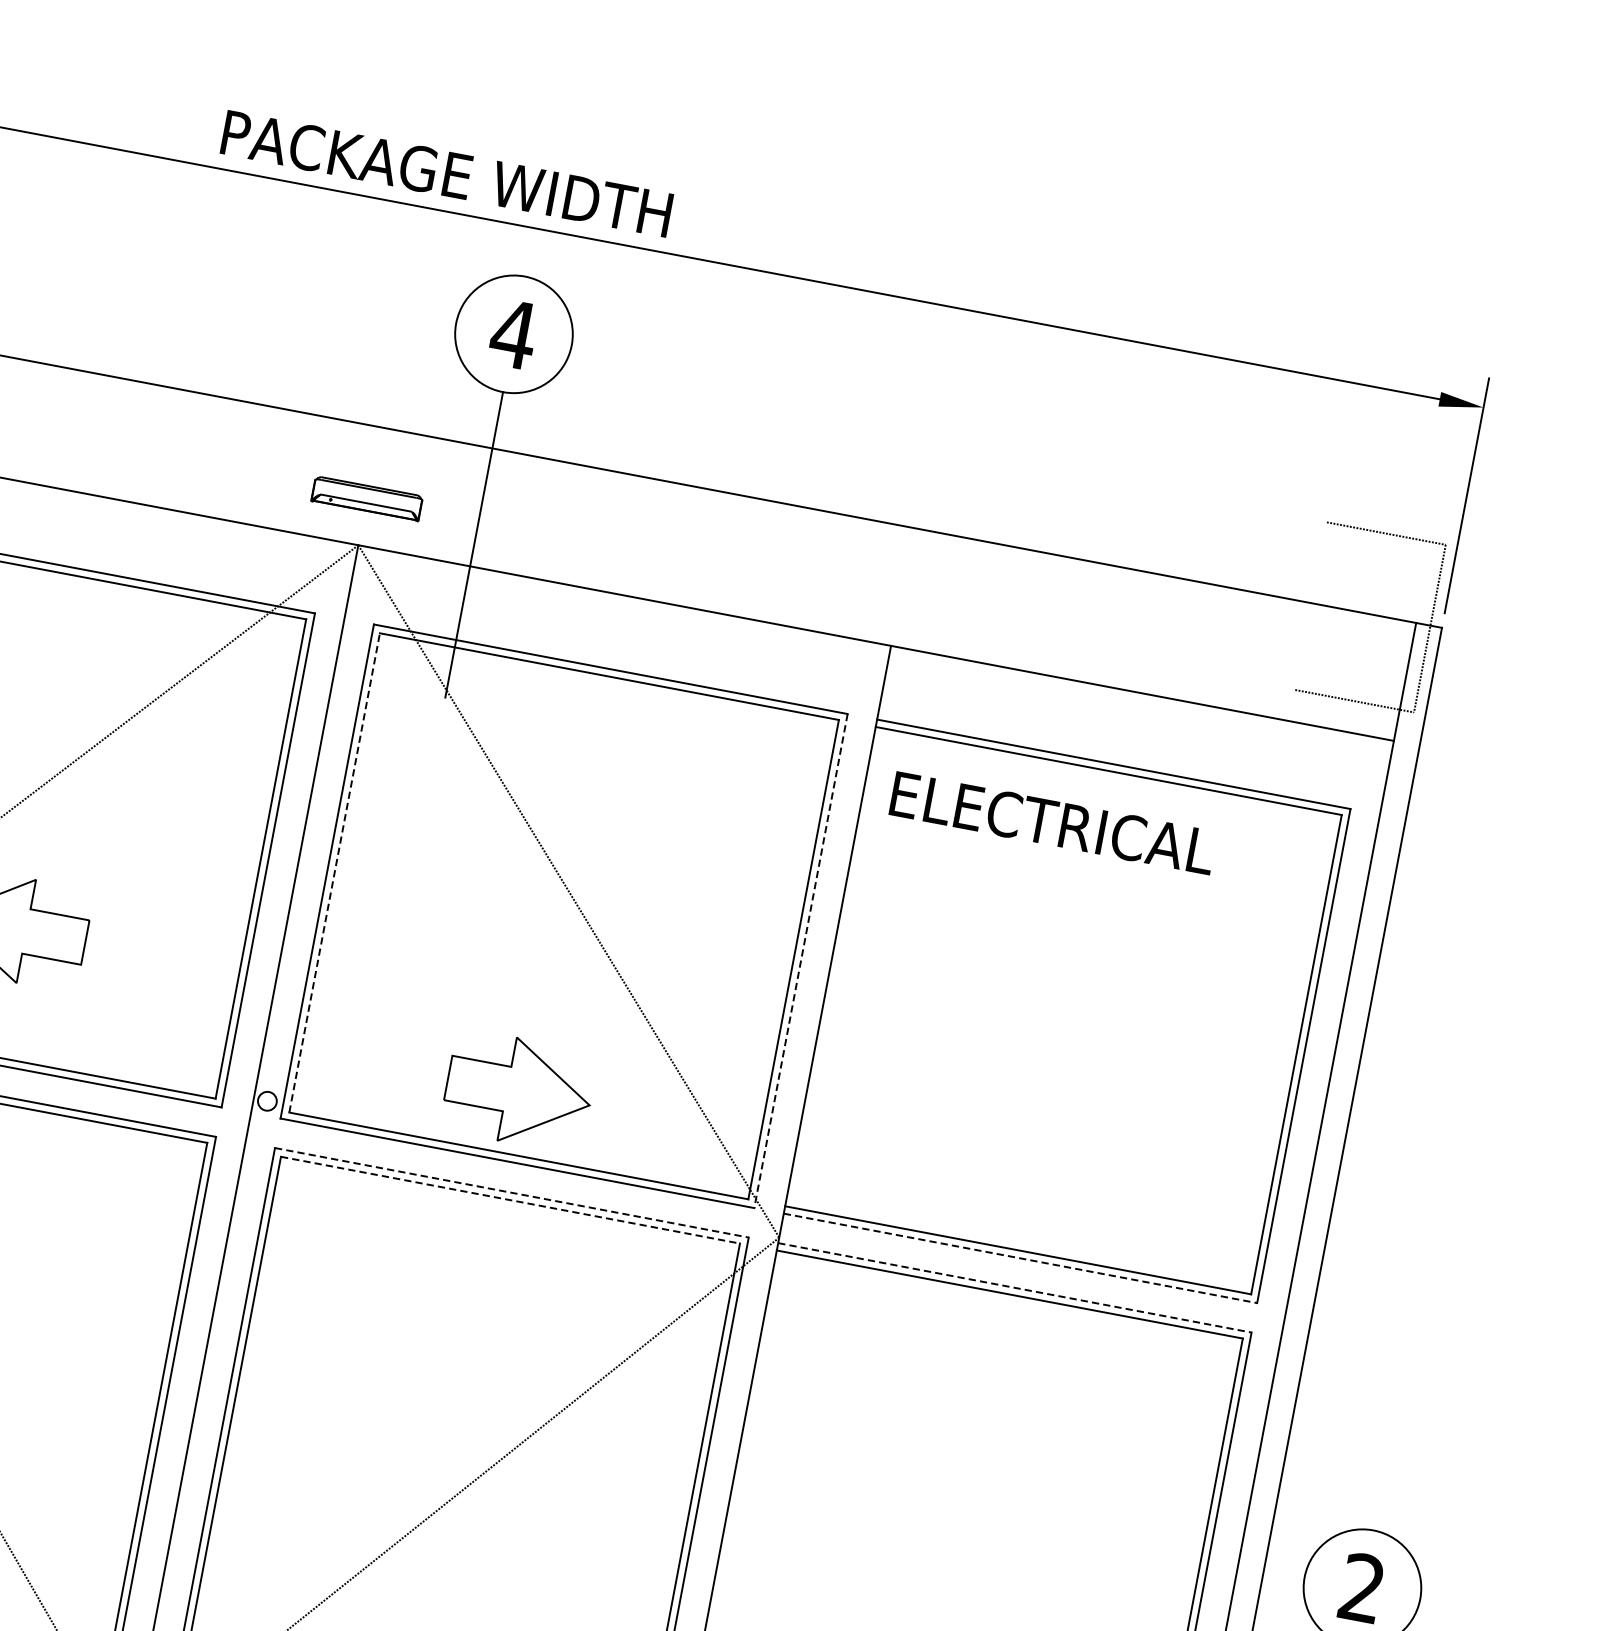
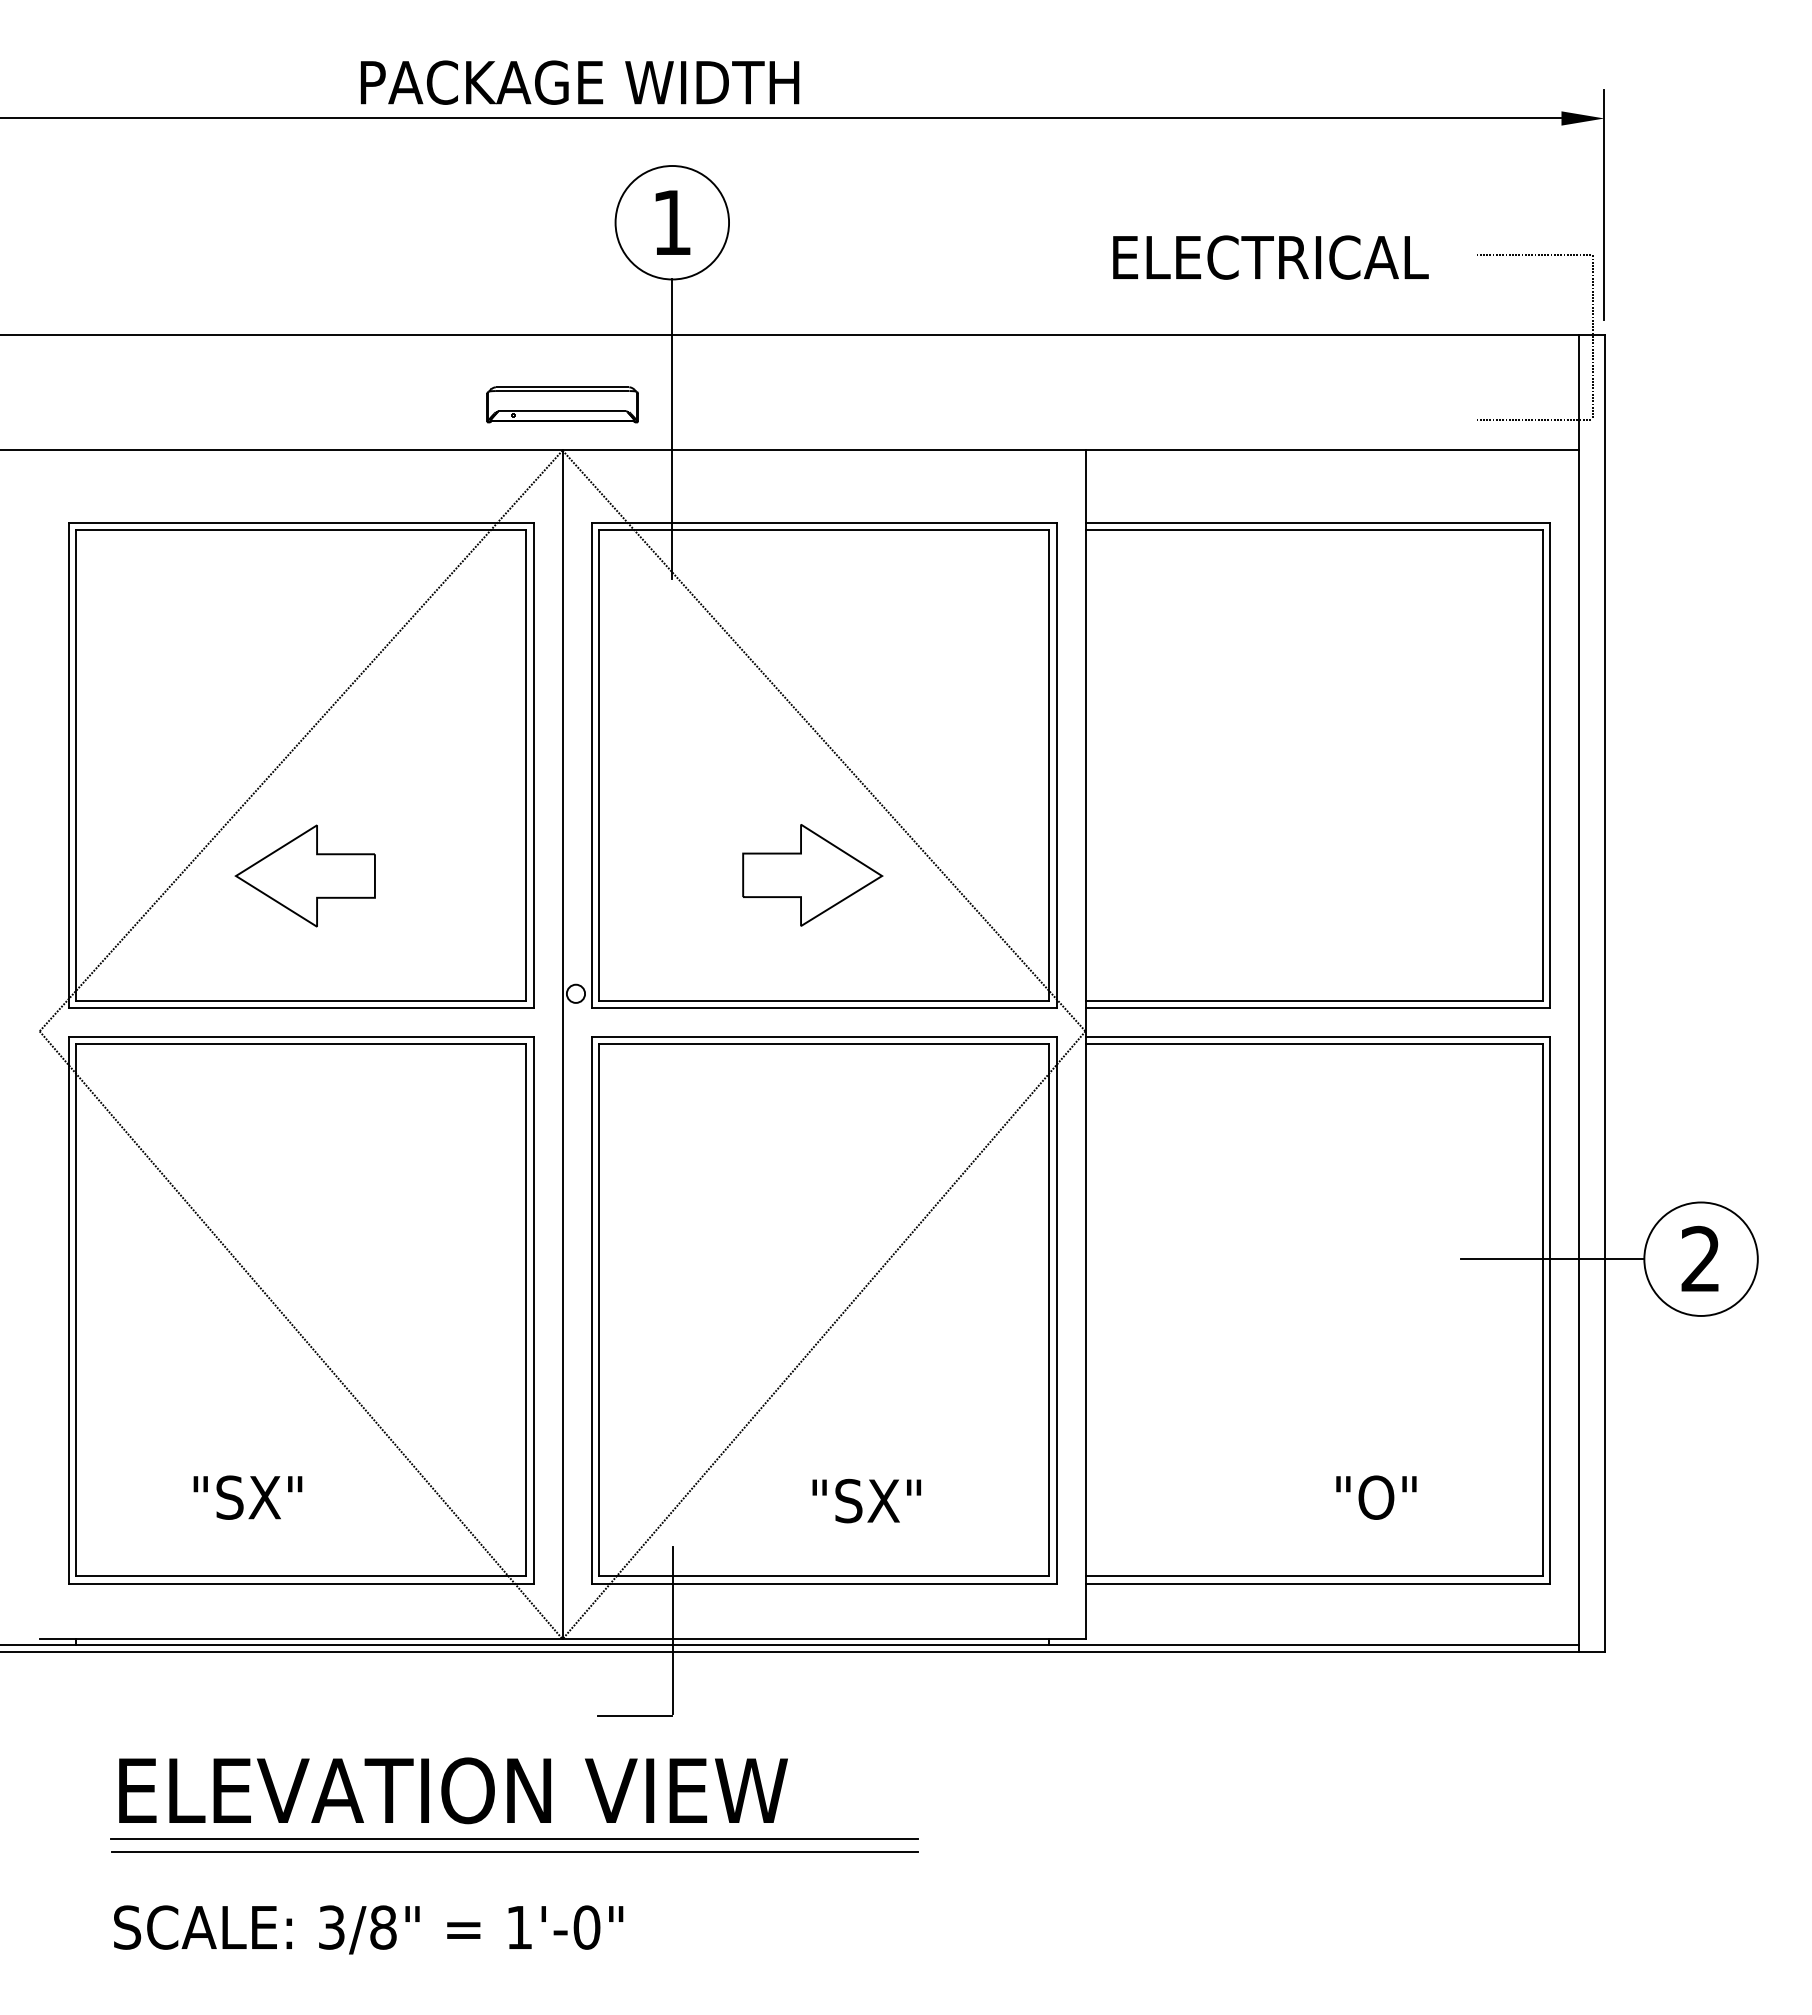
text: (514, 334) -> (672, 222), 4 -> 1
part: (367, 498) -> (562, 404), size x1.43
text: (1052, 823) -> (1270, 257), moved
line: (334, 872) -> (598, 764), dashed -> solid
line: (800, 961) -> (1056, 765), dashed -> solid
part: (518, 1091) -> (812, 875), moved
line: (512, 1192) -> (824, 1036), dashed -> solid
line: (510, 1200) -> (824, 1044), dashed -> solid
line: (1021, 1258) -> (1318, 1007), dashed -> solid
line: (1015, 1287) -> (1318, 1036), dashed -> solid
line: (1211, 1559) -> (1552, 1259), added

